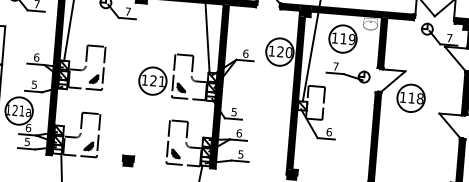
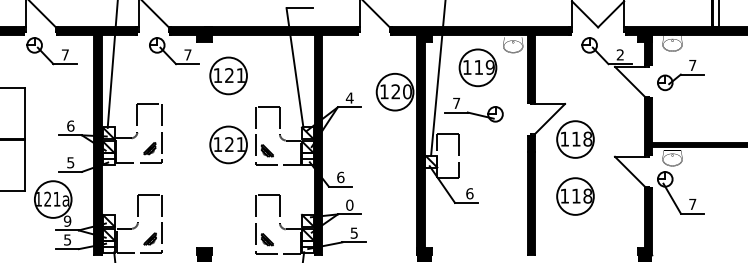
part: (157, 29) -> (228, 75), added
text: (449, 37) -> (619, 54), 7 -> 2
text: (245, 53) -> (349, 97), 6 -> 4
part: (348, 72) -> (473, 110), moved
text: (234, 112) -> (340, 177), 5 -> 6
text: (28, 127) -> (67, 220), 6 -> 9
text: (239, 132) -> (349, 204), 6 -> 0
part: (407, 140) -> (575, 196), added

